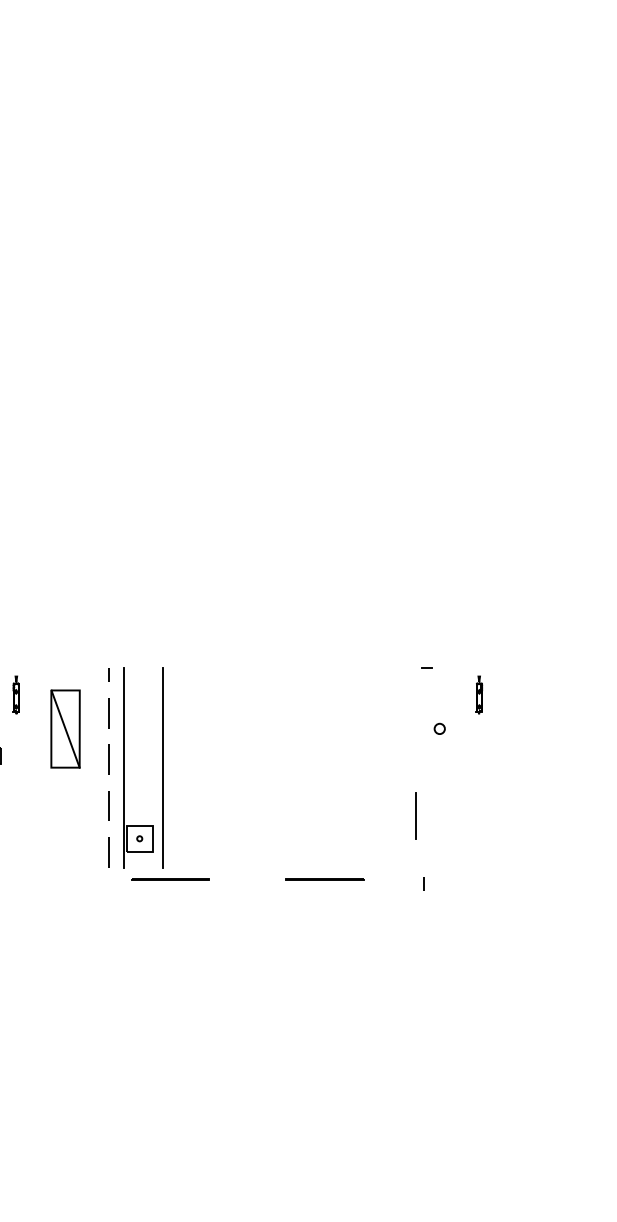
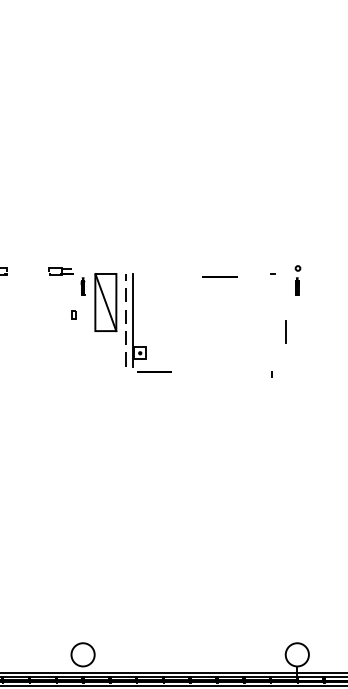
part: (64, 728) -> (105, 302), size x1.6
circle: (438, 728) -> (297, 268), moved
line: (161, 767) -> (150, 320), removed
line: (414, 815) -> (285, 331), moved
line: (324, 878) -> (219, 276), moved

